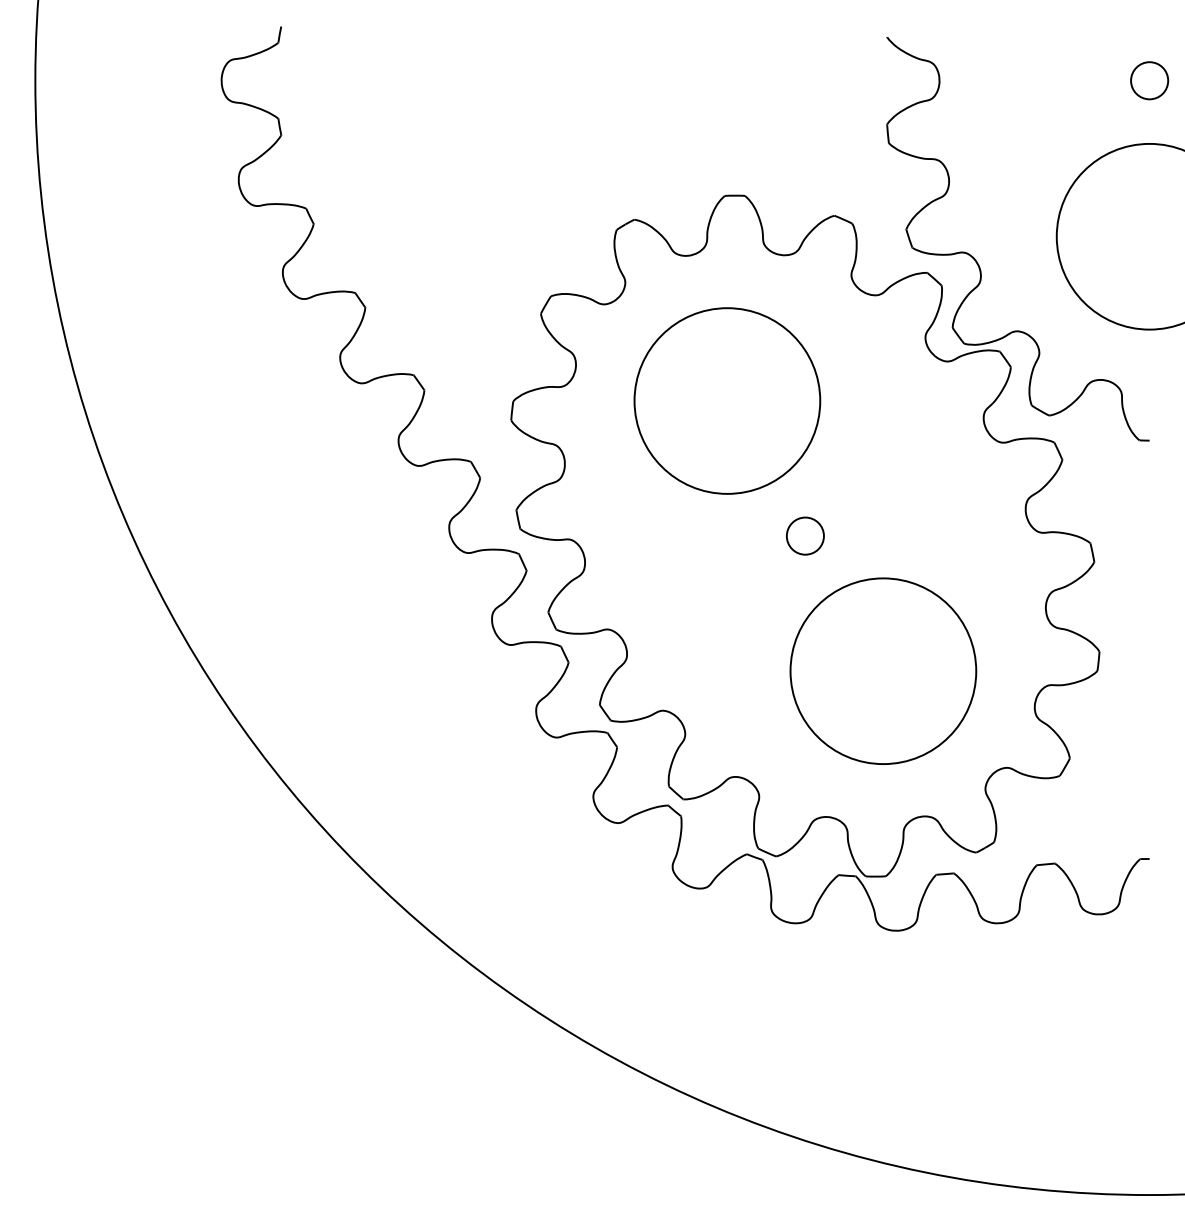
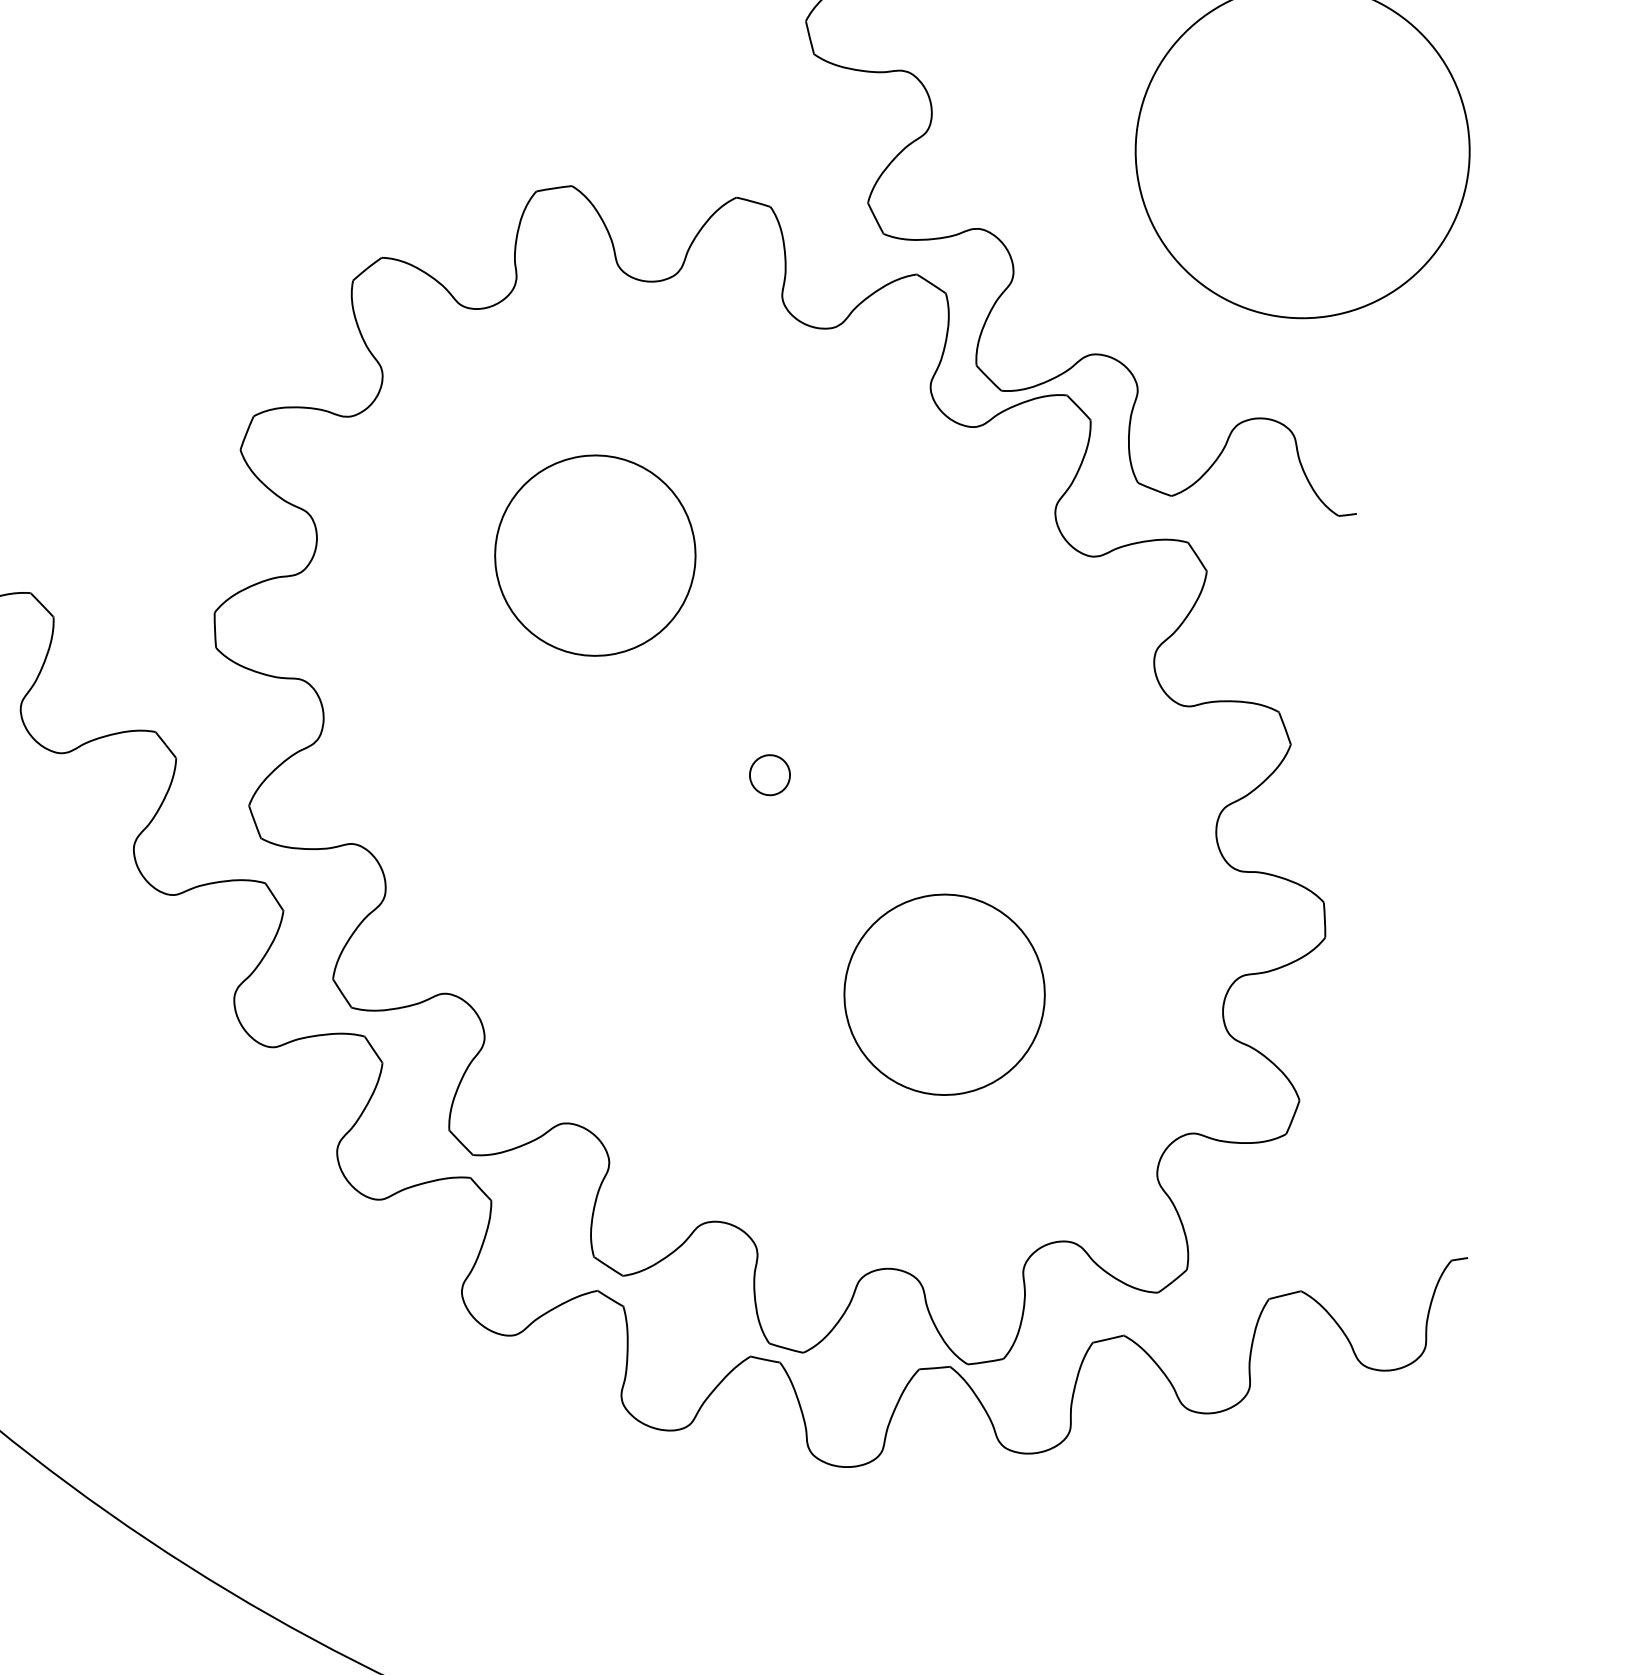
circle: (727, 400) -> (595, 554), size x0.6
circle: (804, 535) -> (768, 774), size x0.6
circle: (883, 671) -> (944, 995), size x0.6

